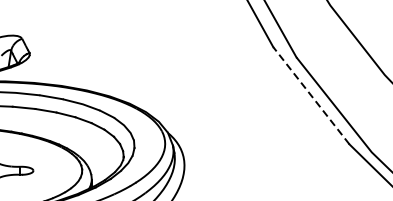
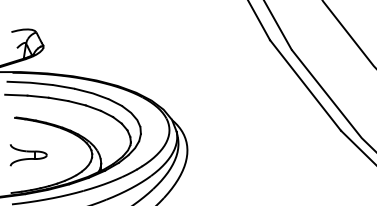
line: (311, 95) -> (305, 85), dashed -> solid

